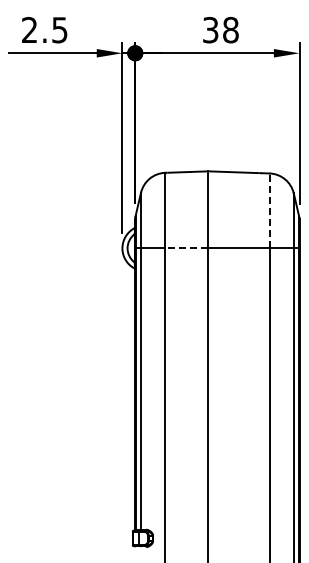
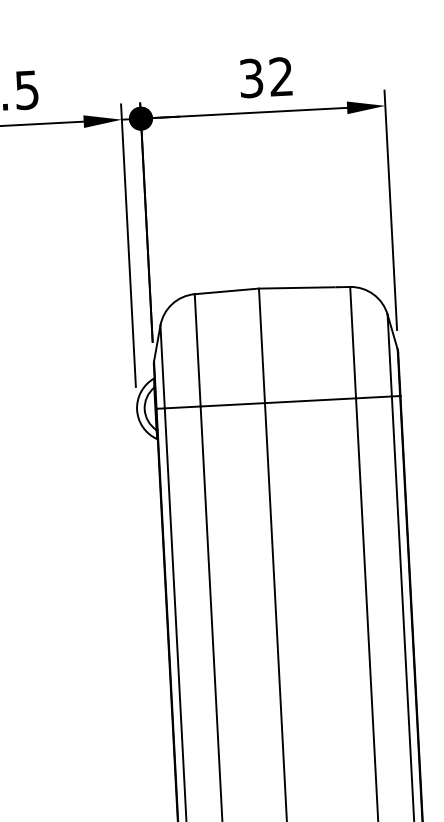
text: (230, 30) -> (280, 77), 38 -> 32
line: (269, 210) -> (352, 342), dashed -> solid
line: (186, 248) -> (232, 405), dashed -> solid

